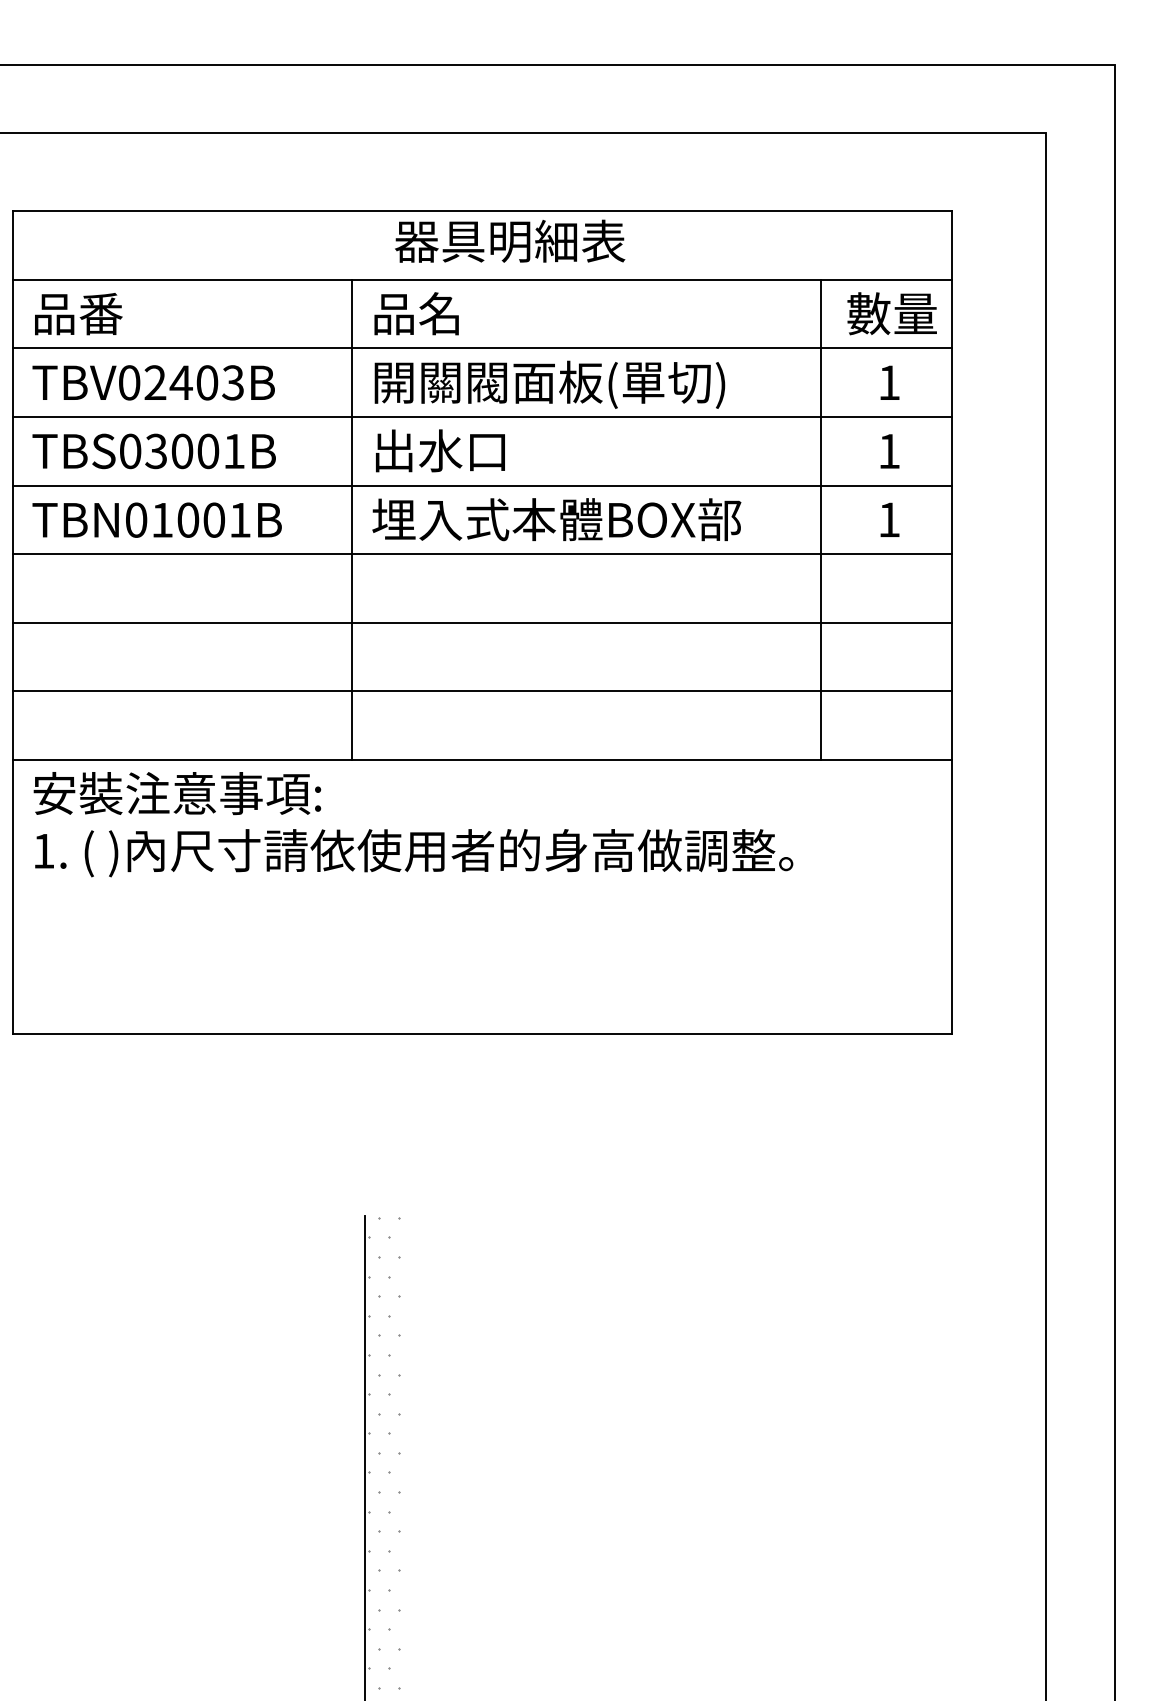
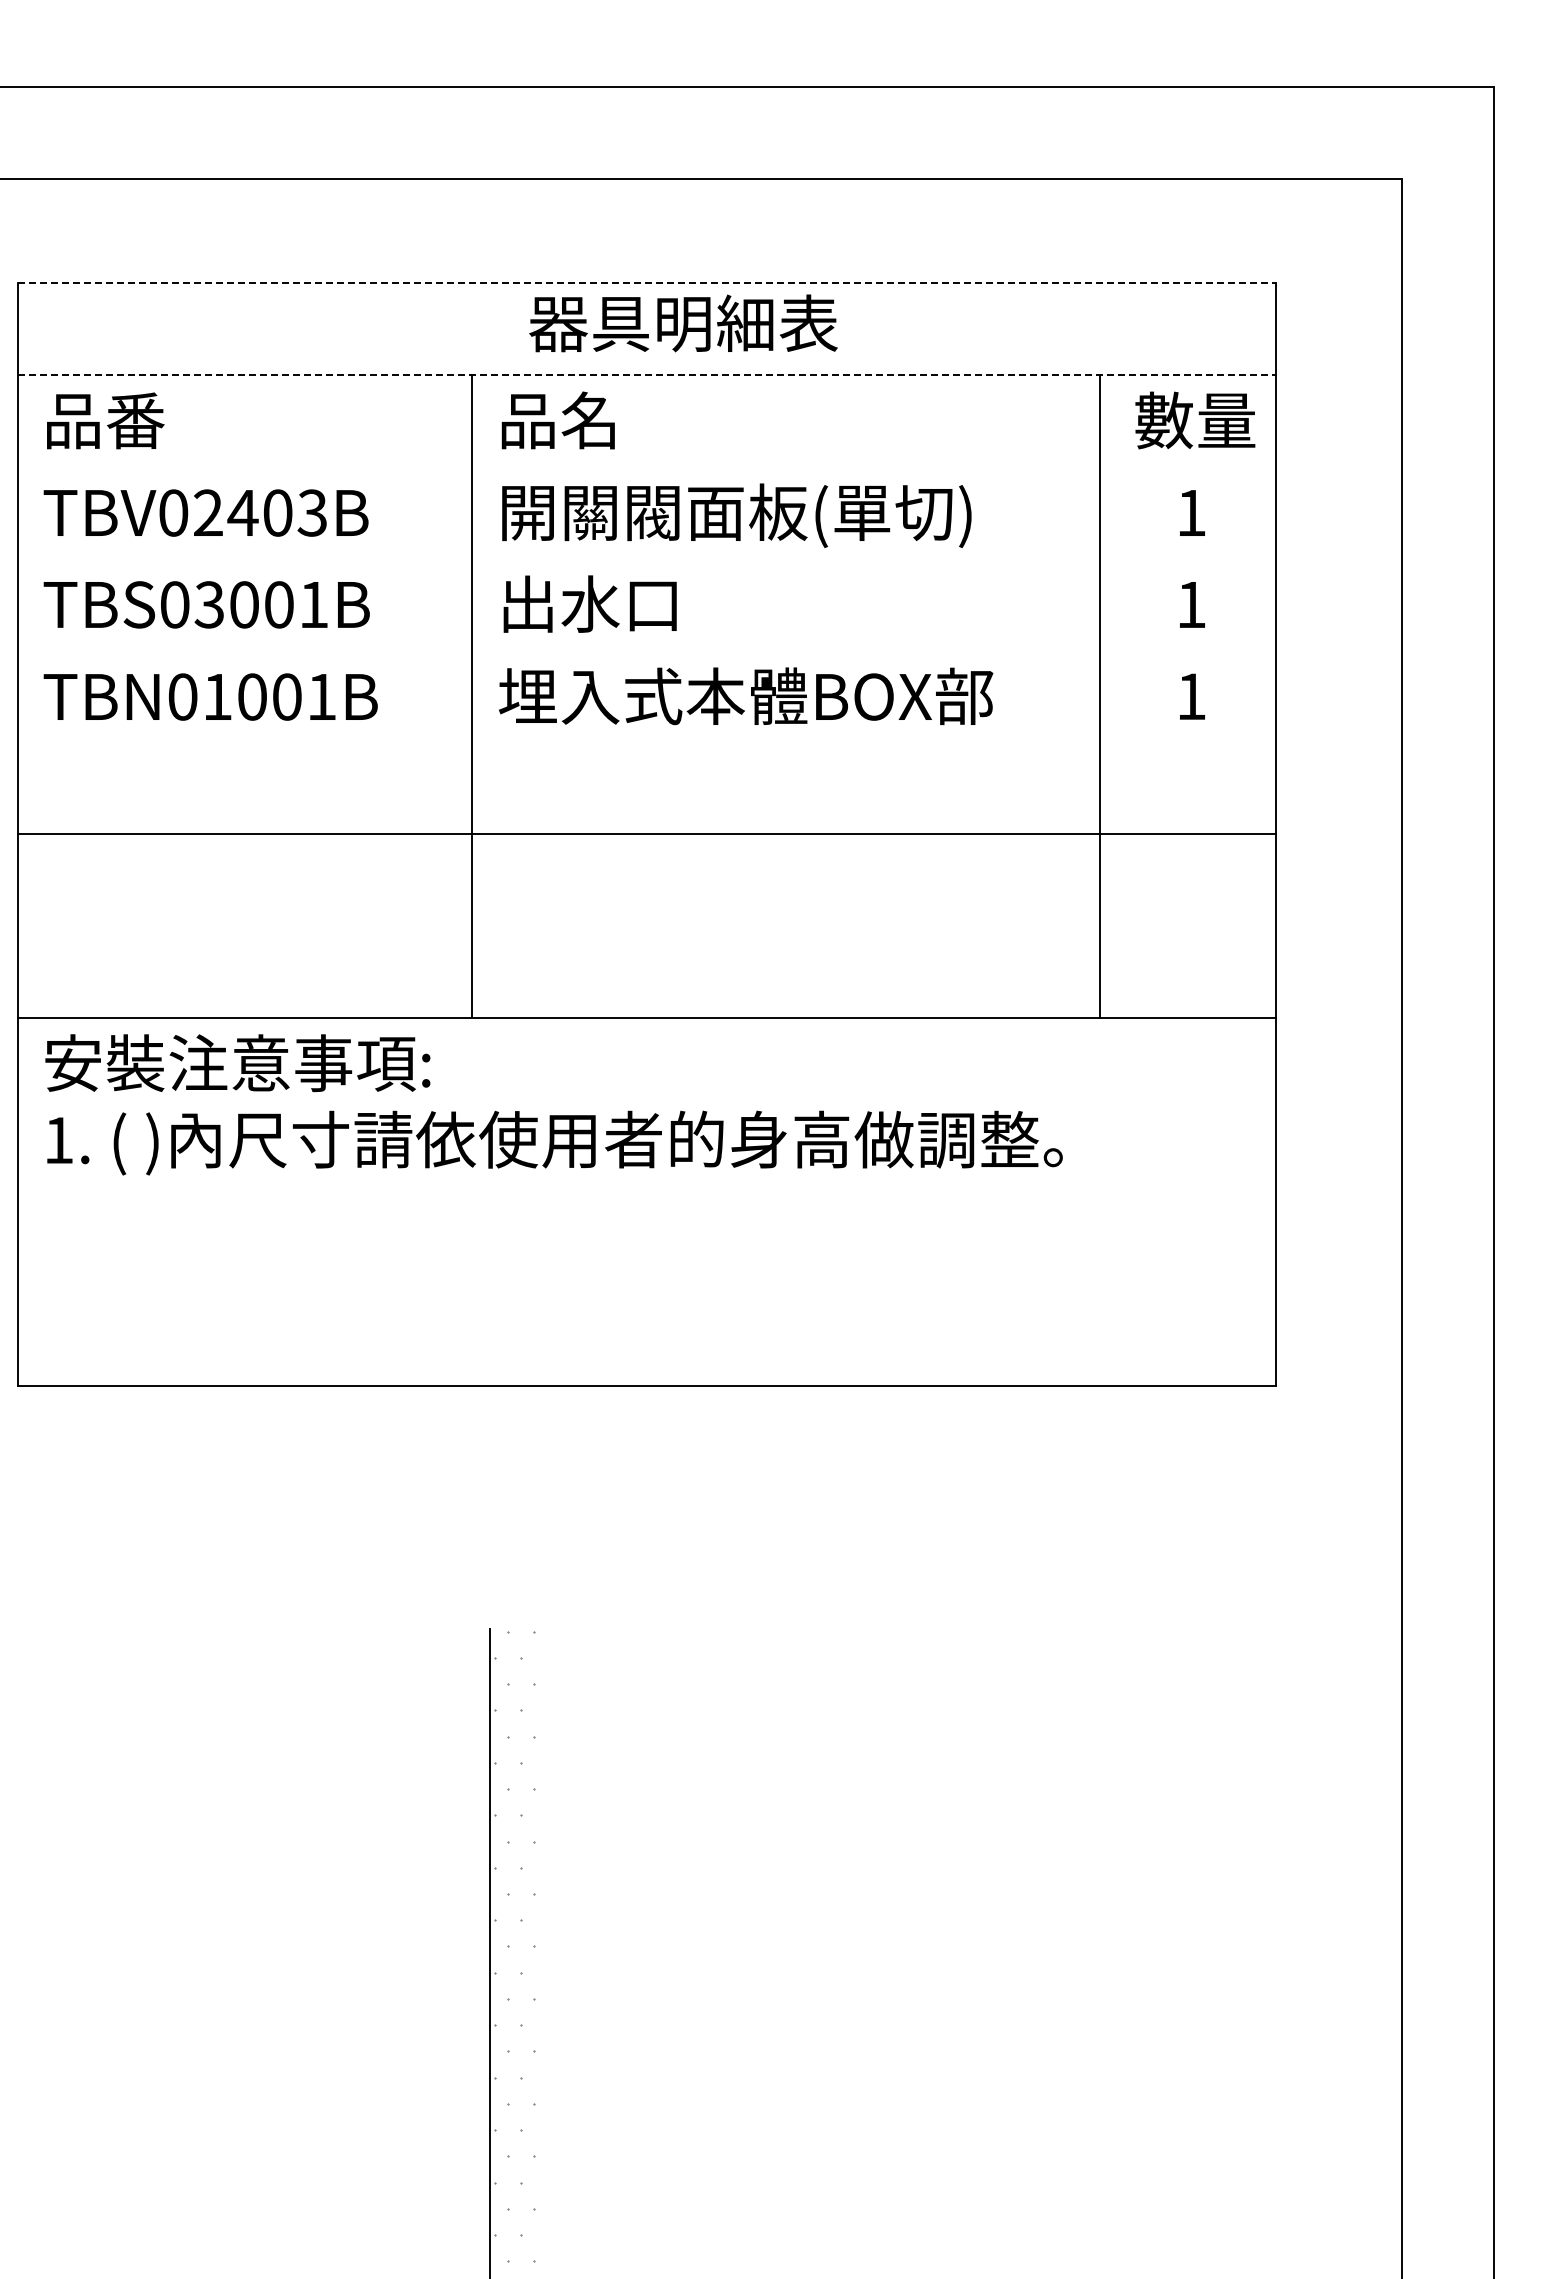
line: (482, 211) -> (646, 283), solid -> dashed
line: (482, 280) -> (646, 375), solid -> dashed
line: (482, 348) -> (646, 467), removed
line: (482, 416) -> (646, 558), removed
line: (482, 485) -> (646, 650), removed
line: (482, 554) -> (646, 742), removed
line: (482, 691) -> (646, 926), removed

